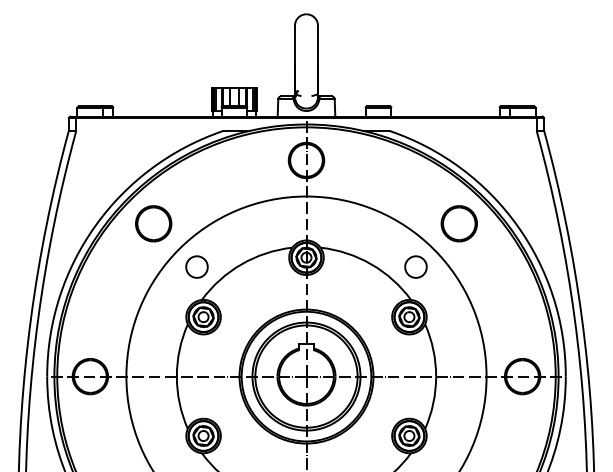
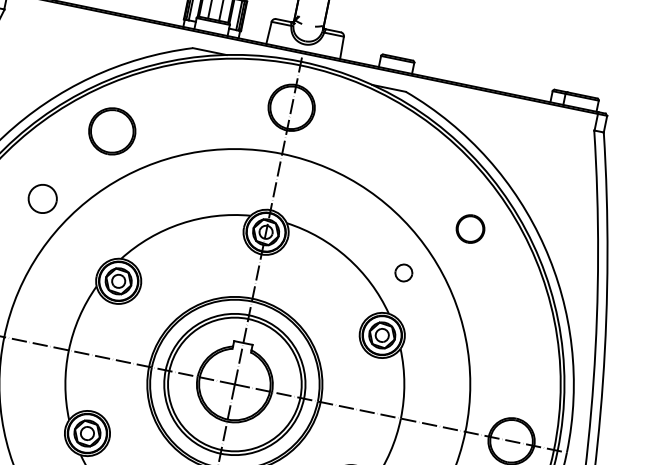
part: (153, 223) -> (112, 130), moved
part: (458, 223) -> (469, 228), size x0.6
part: (196, 266) -> (42, 198), moved
part: (415, 266) -> (403, 272), size x0.6

